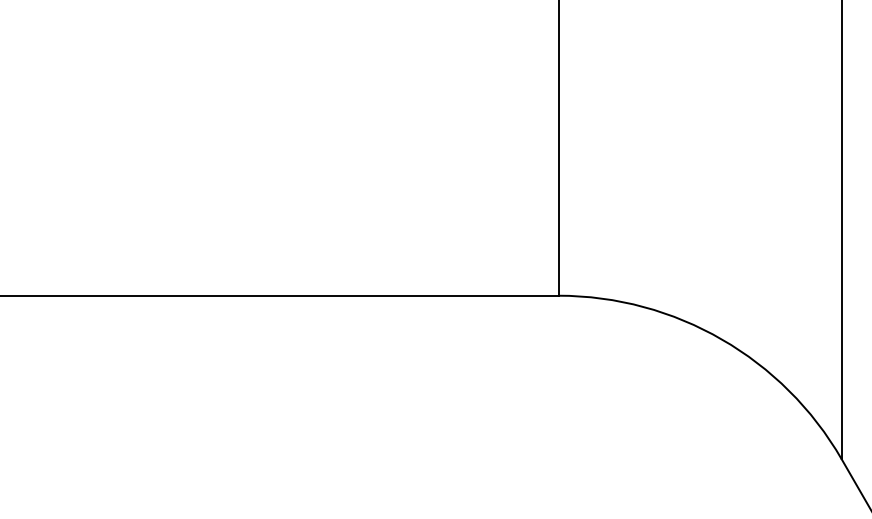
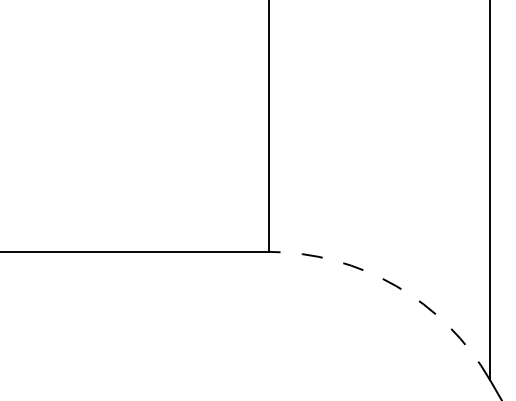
arc: (721, 339) -> (395, 286), solid -> dashed

